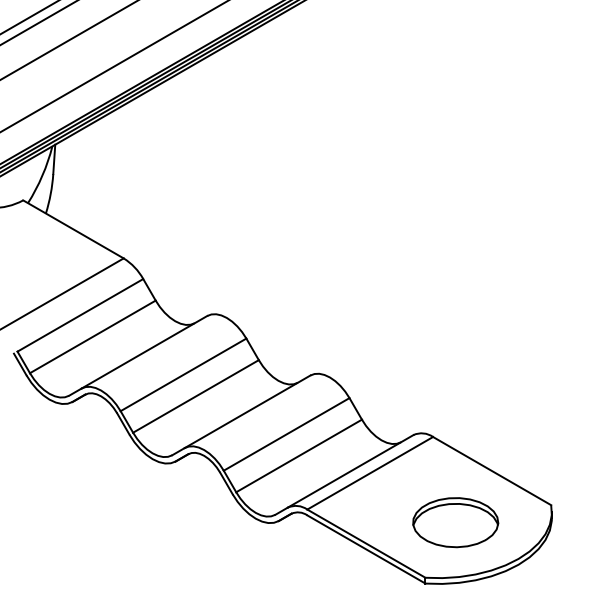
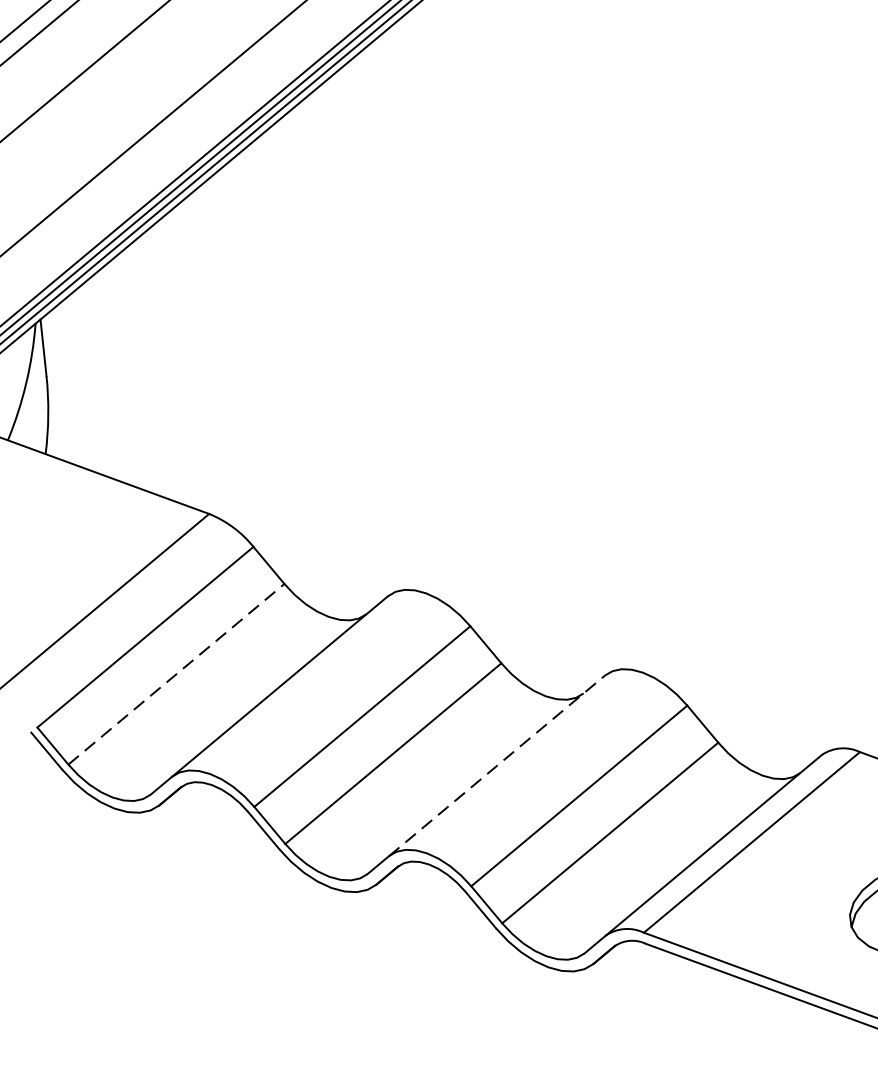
line: (92, 336) -> (175, 673), solid -> dashed
line: (247, 411) -> (496, 765), solid -> dashed

